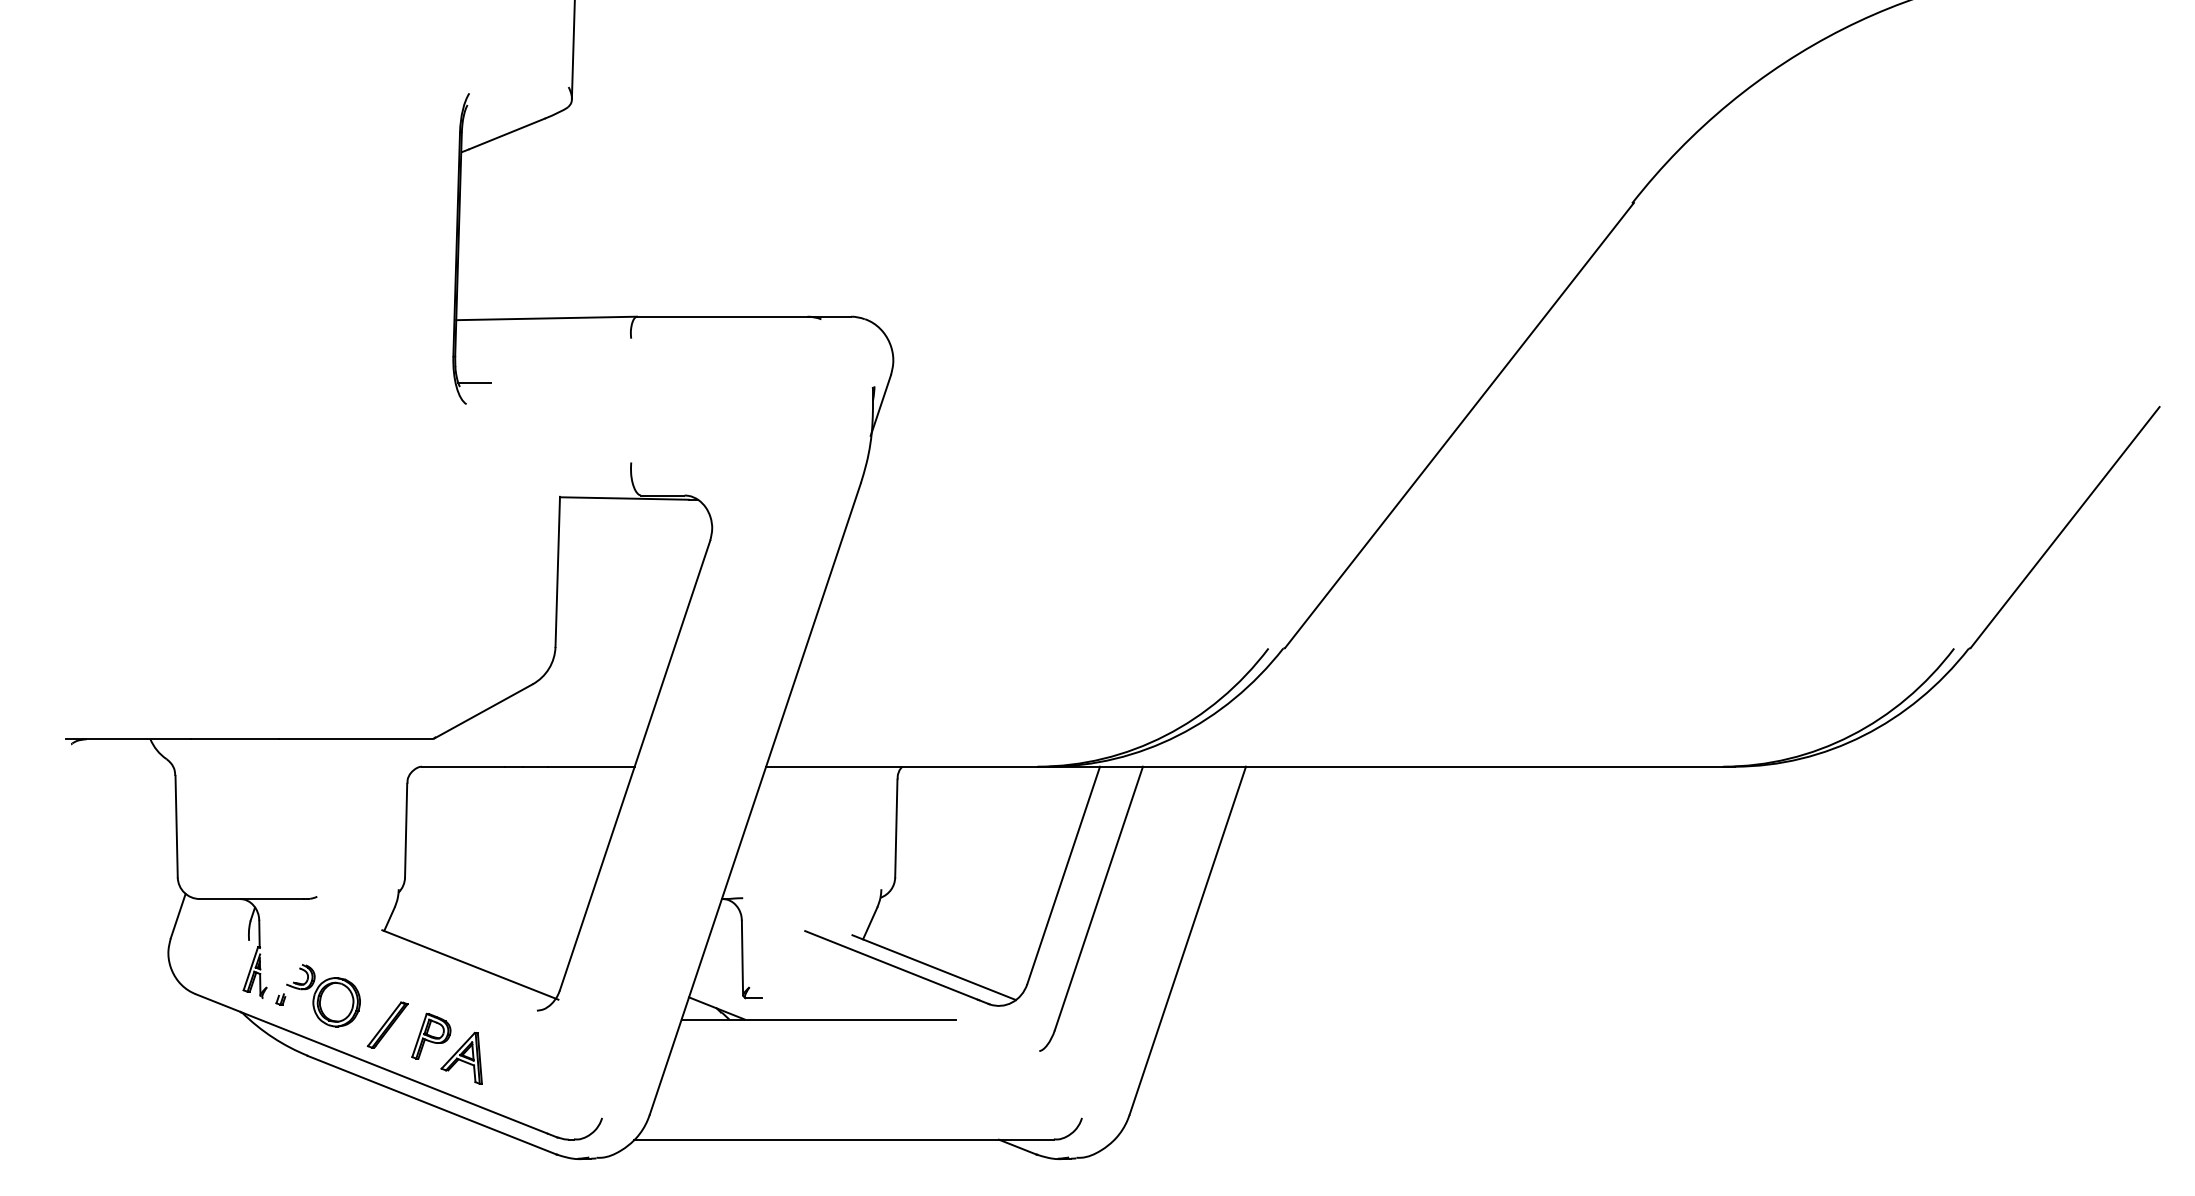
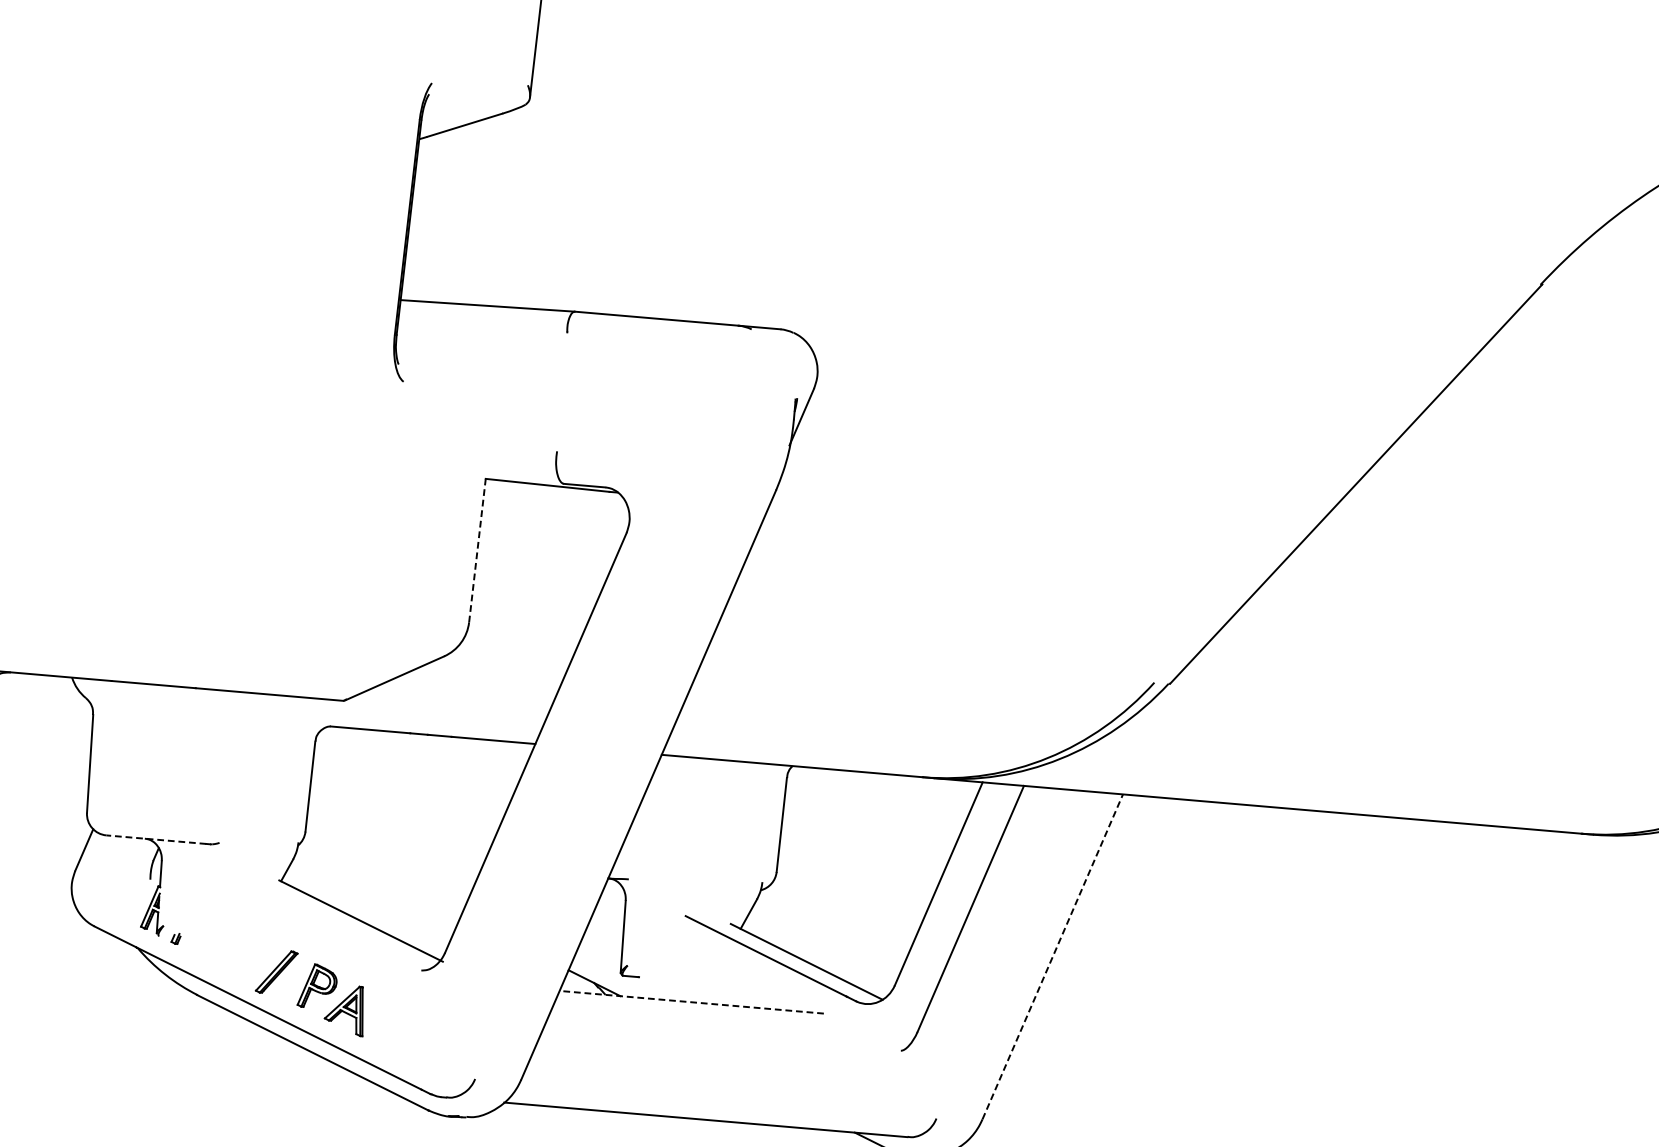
line: (474, 382) -> (413, 361), removed
line: (557, 571) -> (477, 550), solid -> dashed
line: (251, 899) -> (156, 840), solid -> dashed
line: (1188, 940) -> (1053, 956), solid -> dashed
part: (323, 995) -> (217, 938), removed
line: (818, 1019) -> (691, 1002), solid -> dashed

